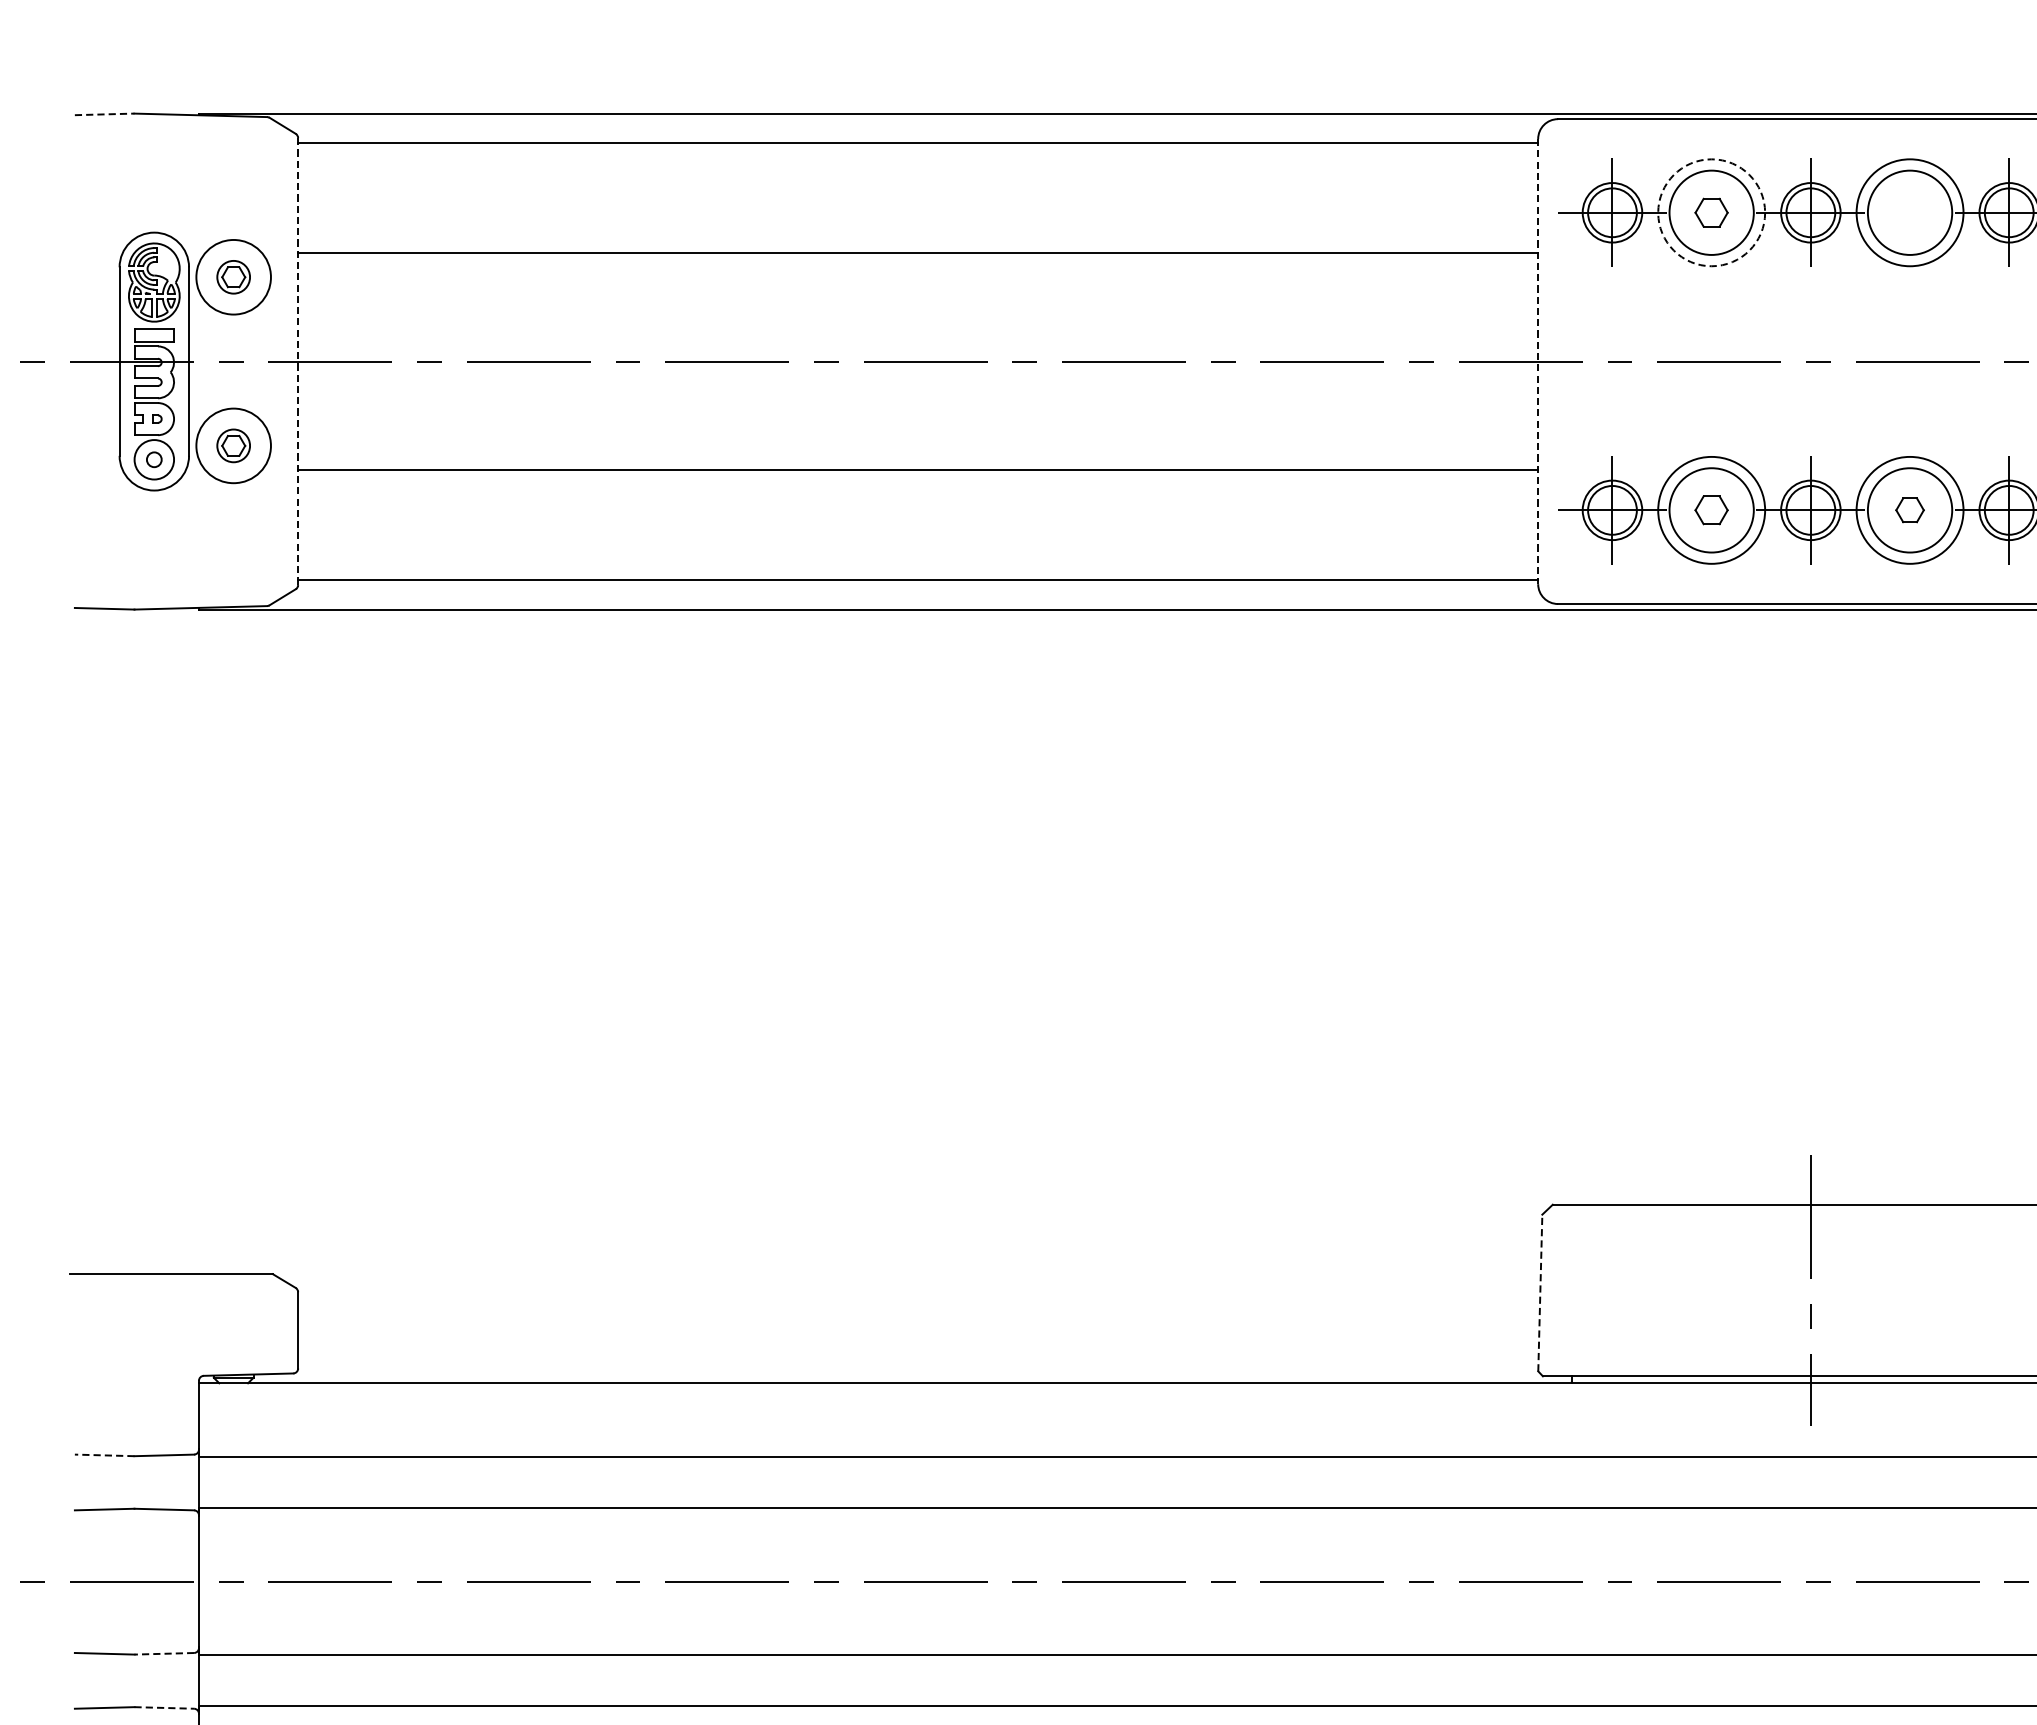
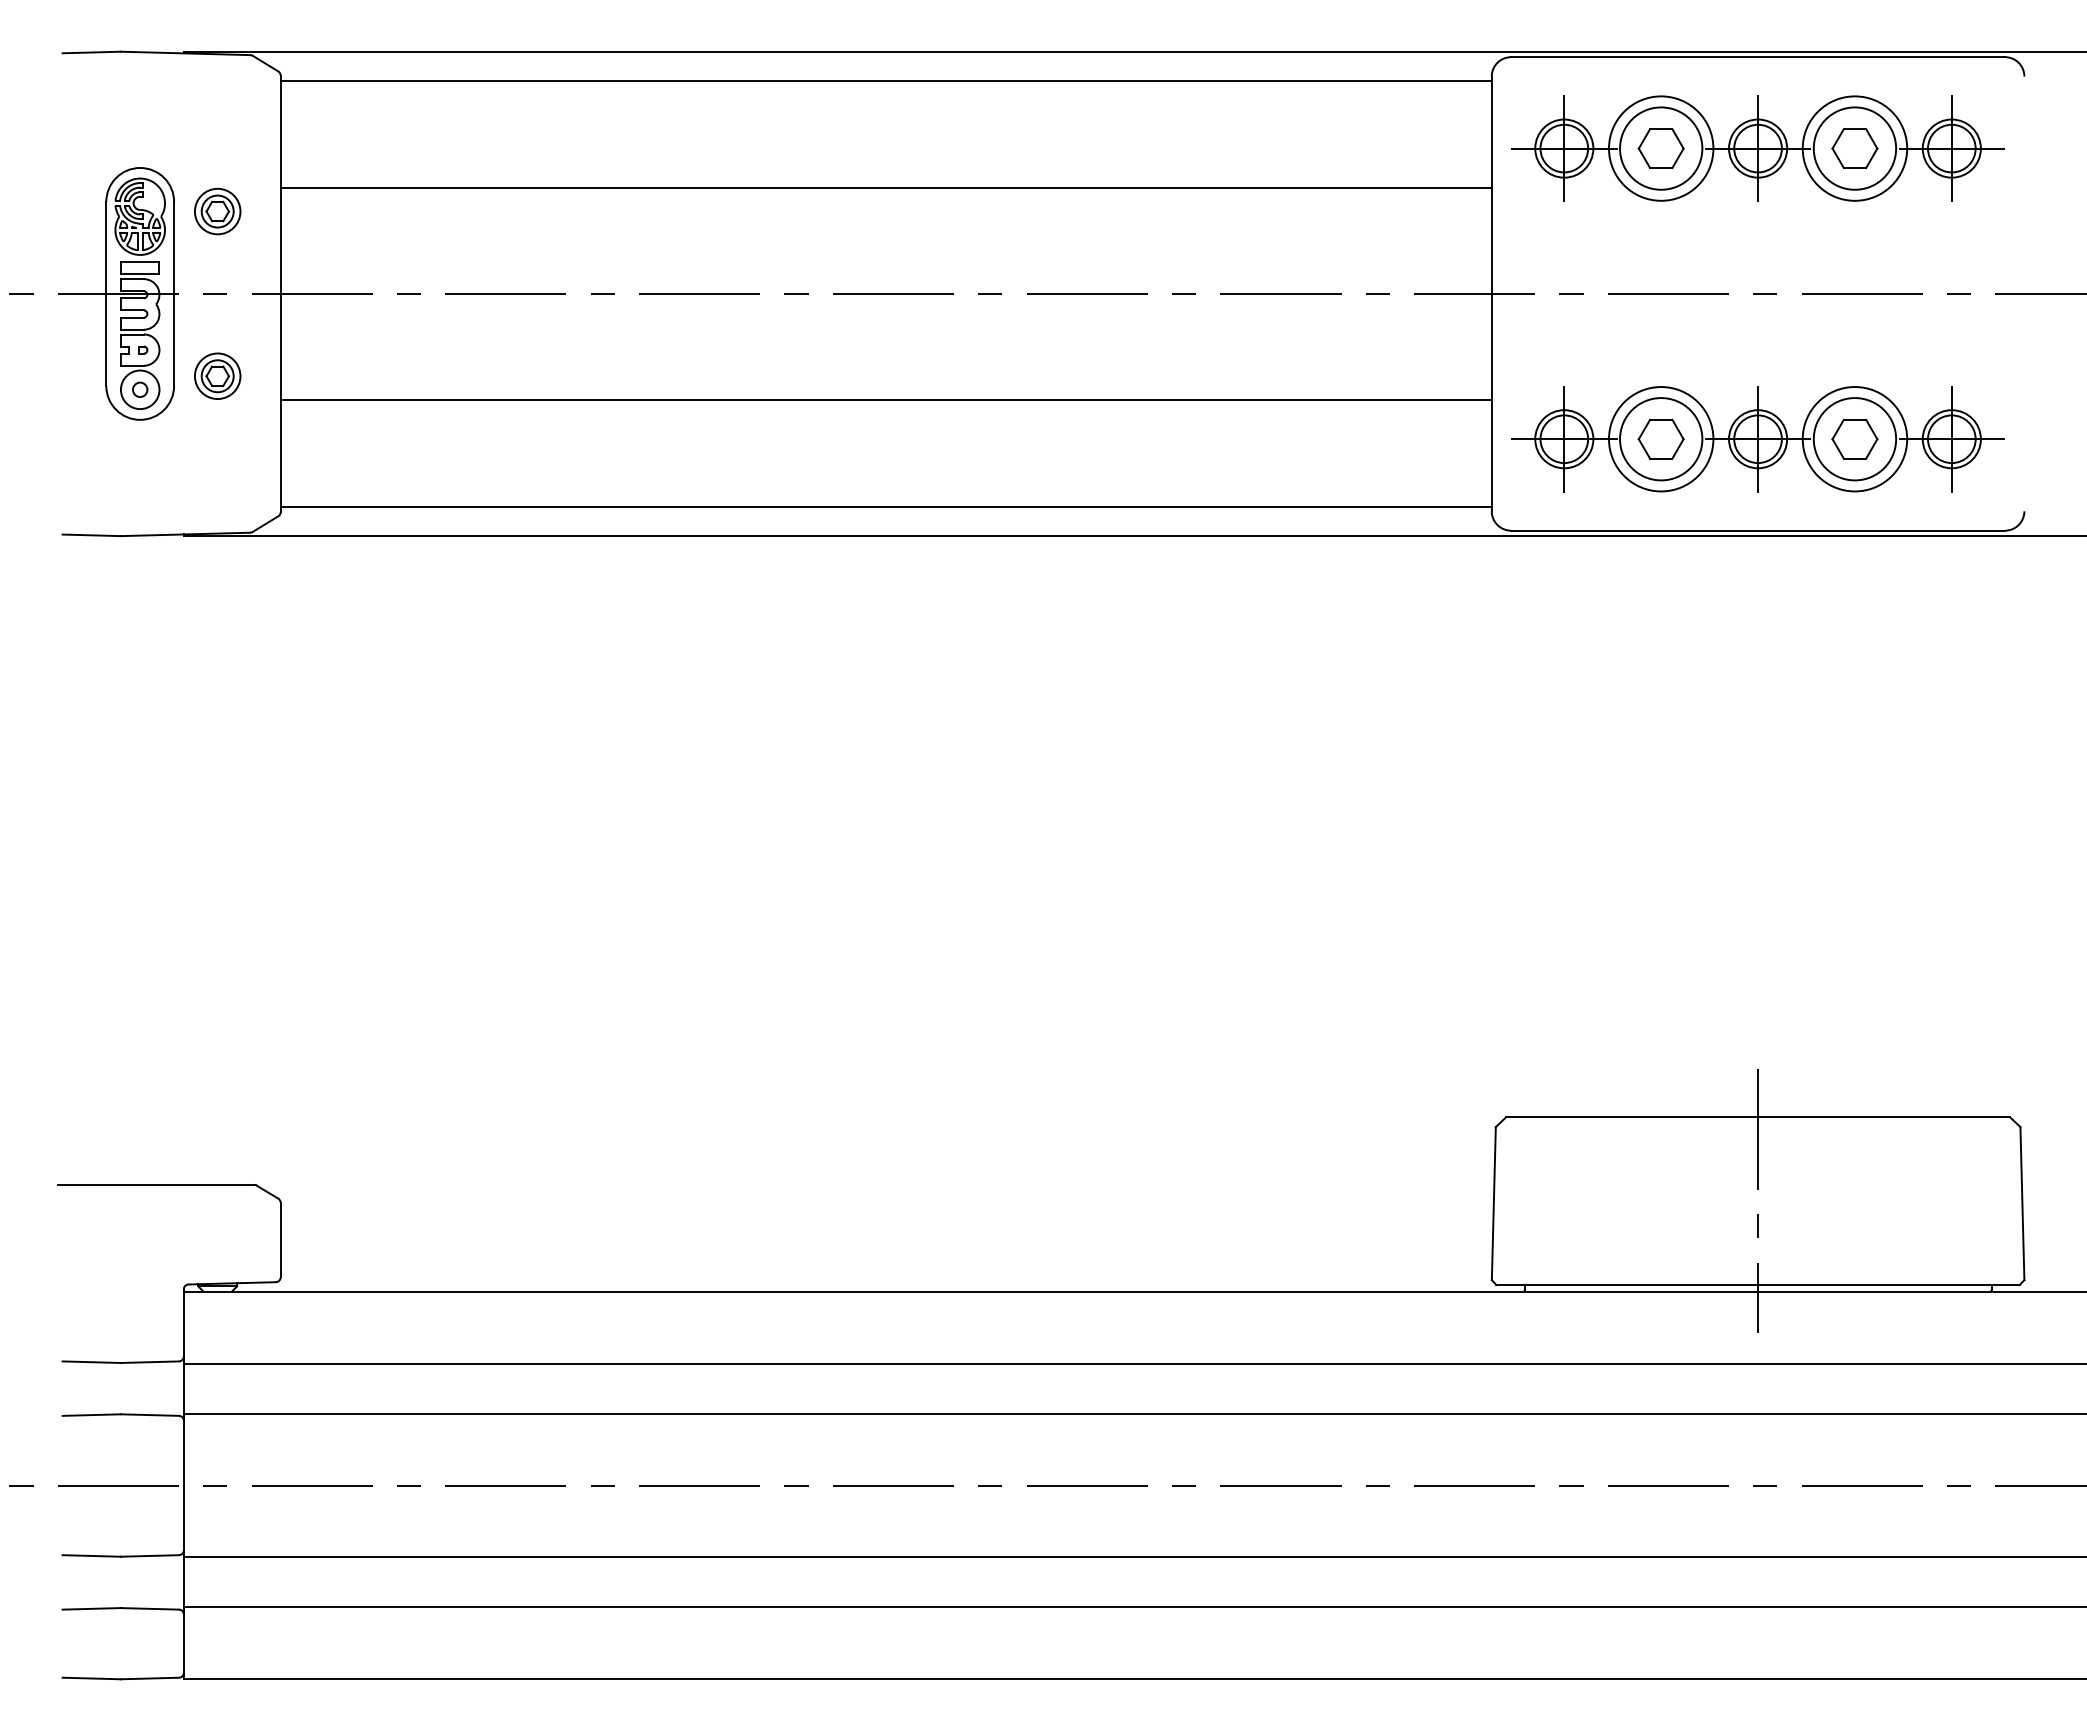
line: (105, 114) -> (92, 52), dashed -> solid
circle: (1710, 212) -> (1660, 148), dashed -> solid
part: (1710, 212) -> (1660, 148), size x1.43
part: (1909, 212) -> (1854, 148), added
circle: (233, 277) -> (217, 211), size x0.62
line: (297, 362) -> (280, 294), dashed -> solid
line: (1537, 362) -> (1491, 294), dashed -> solid
circle: (233, 446) -> (217, 376), size x0.62
part: (1710, 509) -> (1660, 438), size x1.43
part: (1909, 509) -> (1854, 438), size x1.67
line: (1539, 1292) -> (1493, 1203), dashed -> solid
line: (104, 1455) -> (91, 1362), dashed -> solid
line: (163, 1653) -> (149, 1555), dashed -> solid
line: (164, 1707) -> (150, 1608), dashed -> solid

